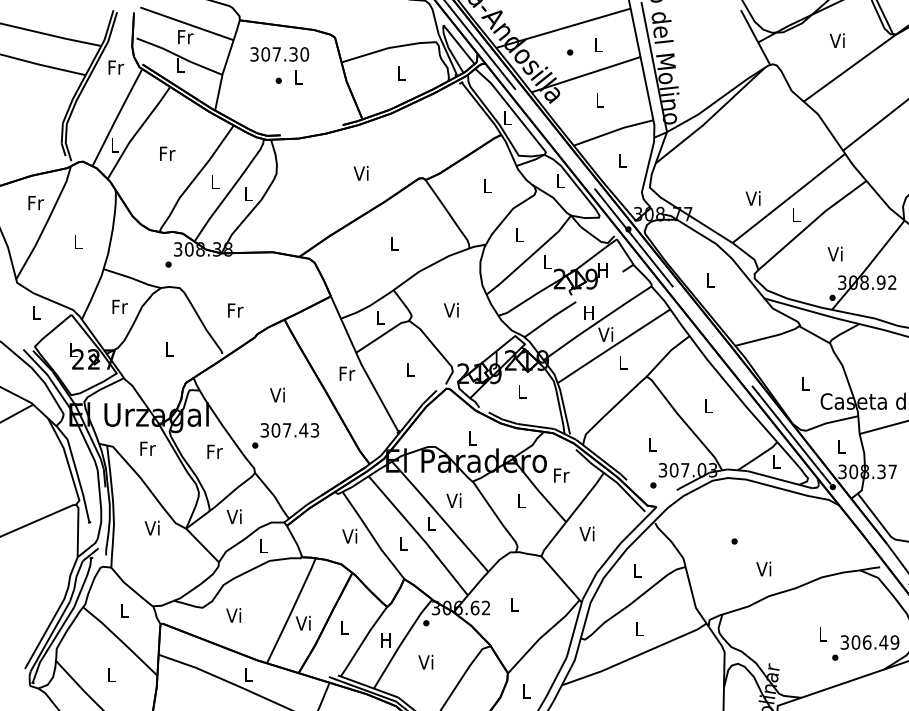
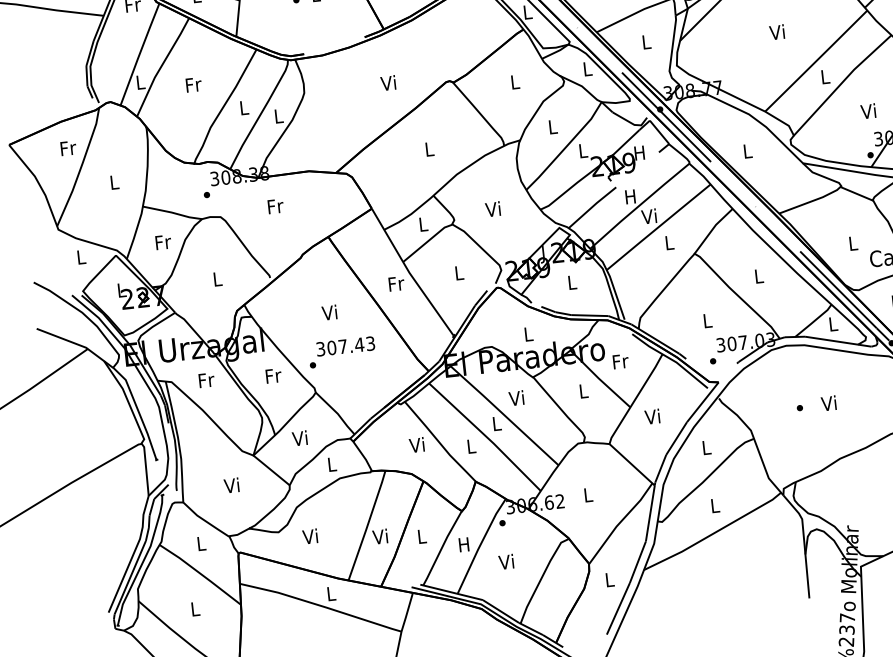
text: (752, 198) -> (776, 32), moved
text: (235, 310) -> (275, 206), moved
text: (151, 527) -> (230, 485), moved
text: (763, 568) -> (828, 402), moved

